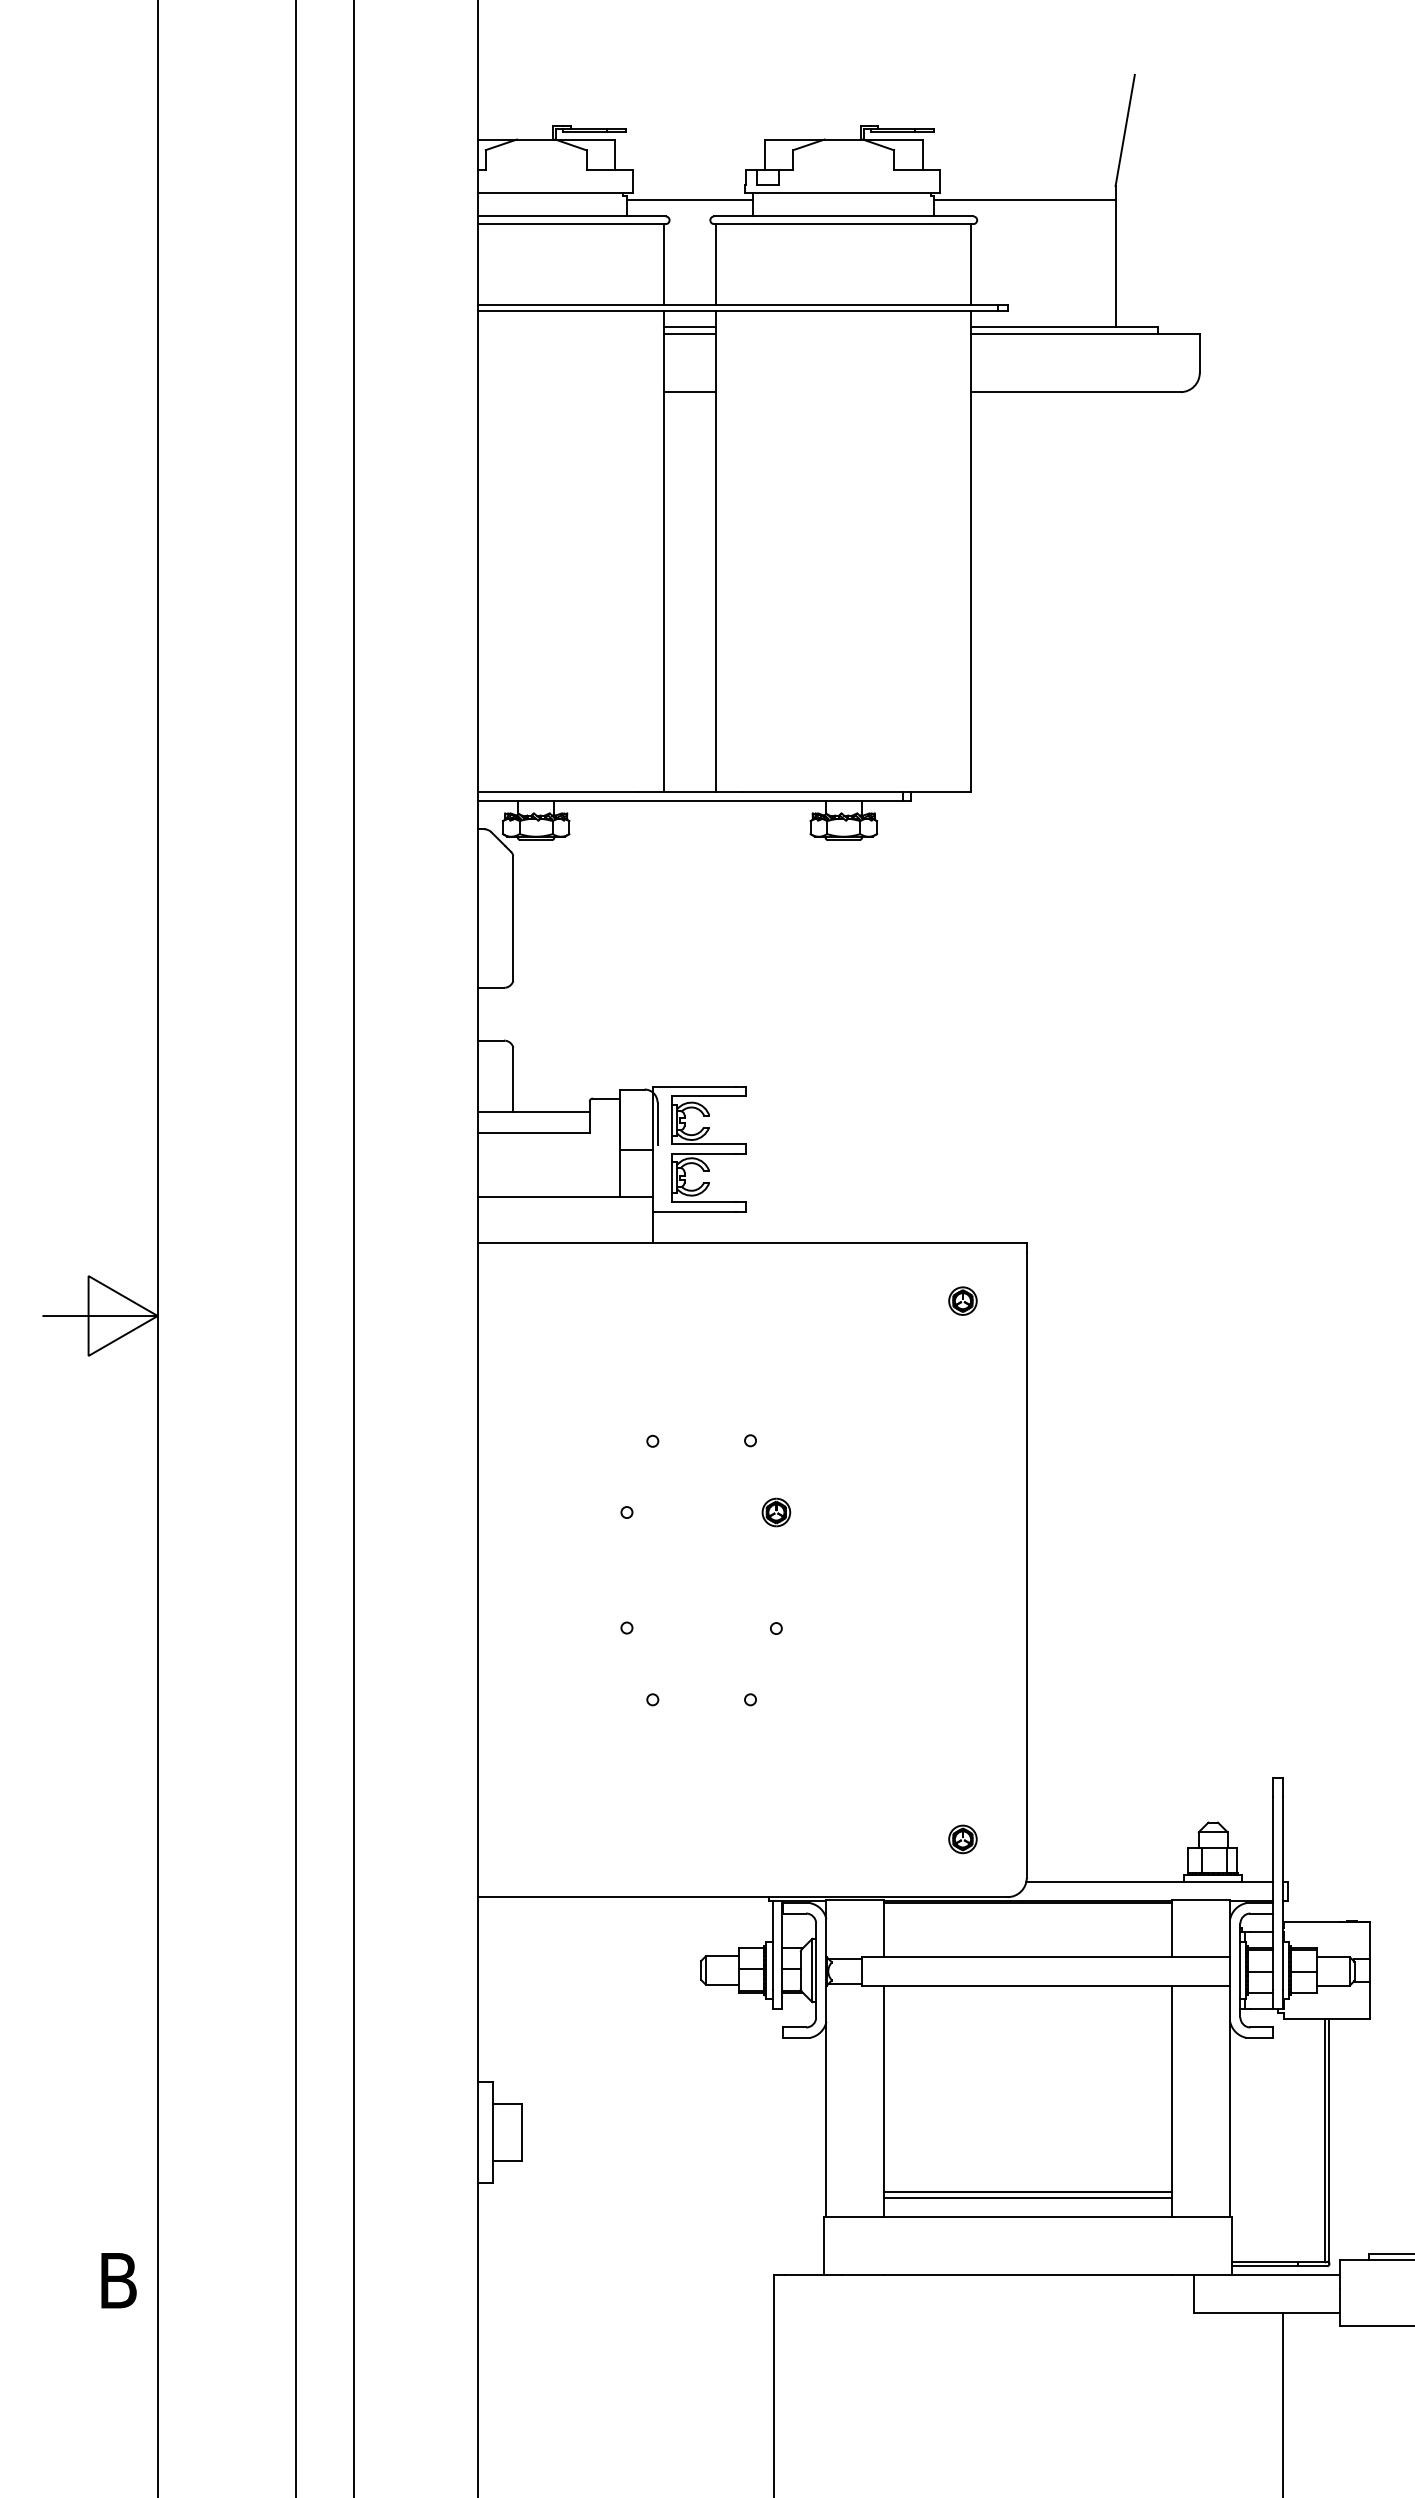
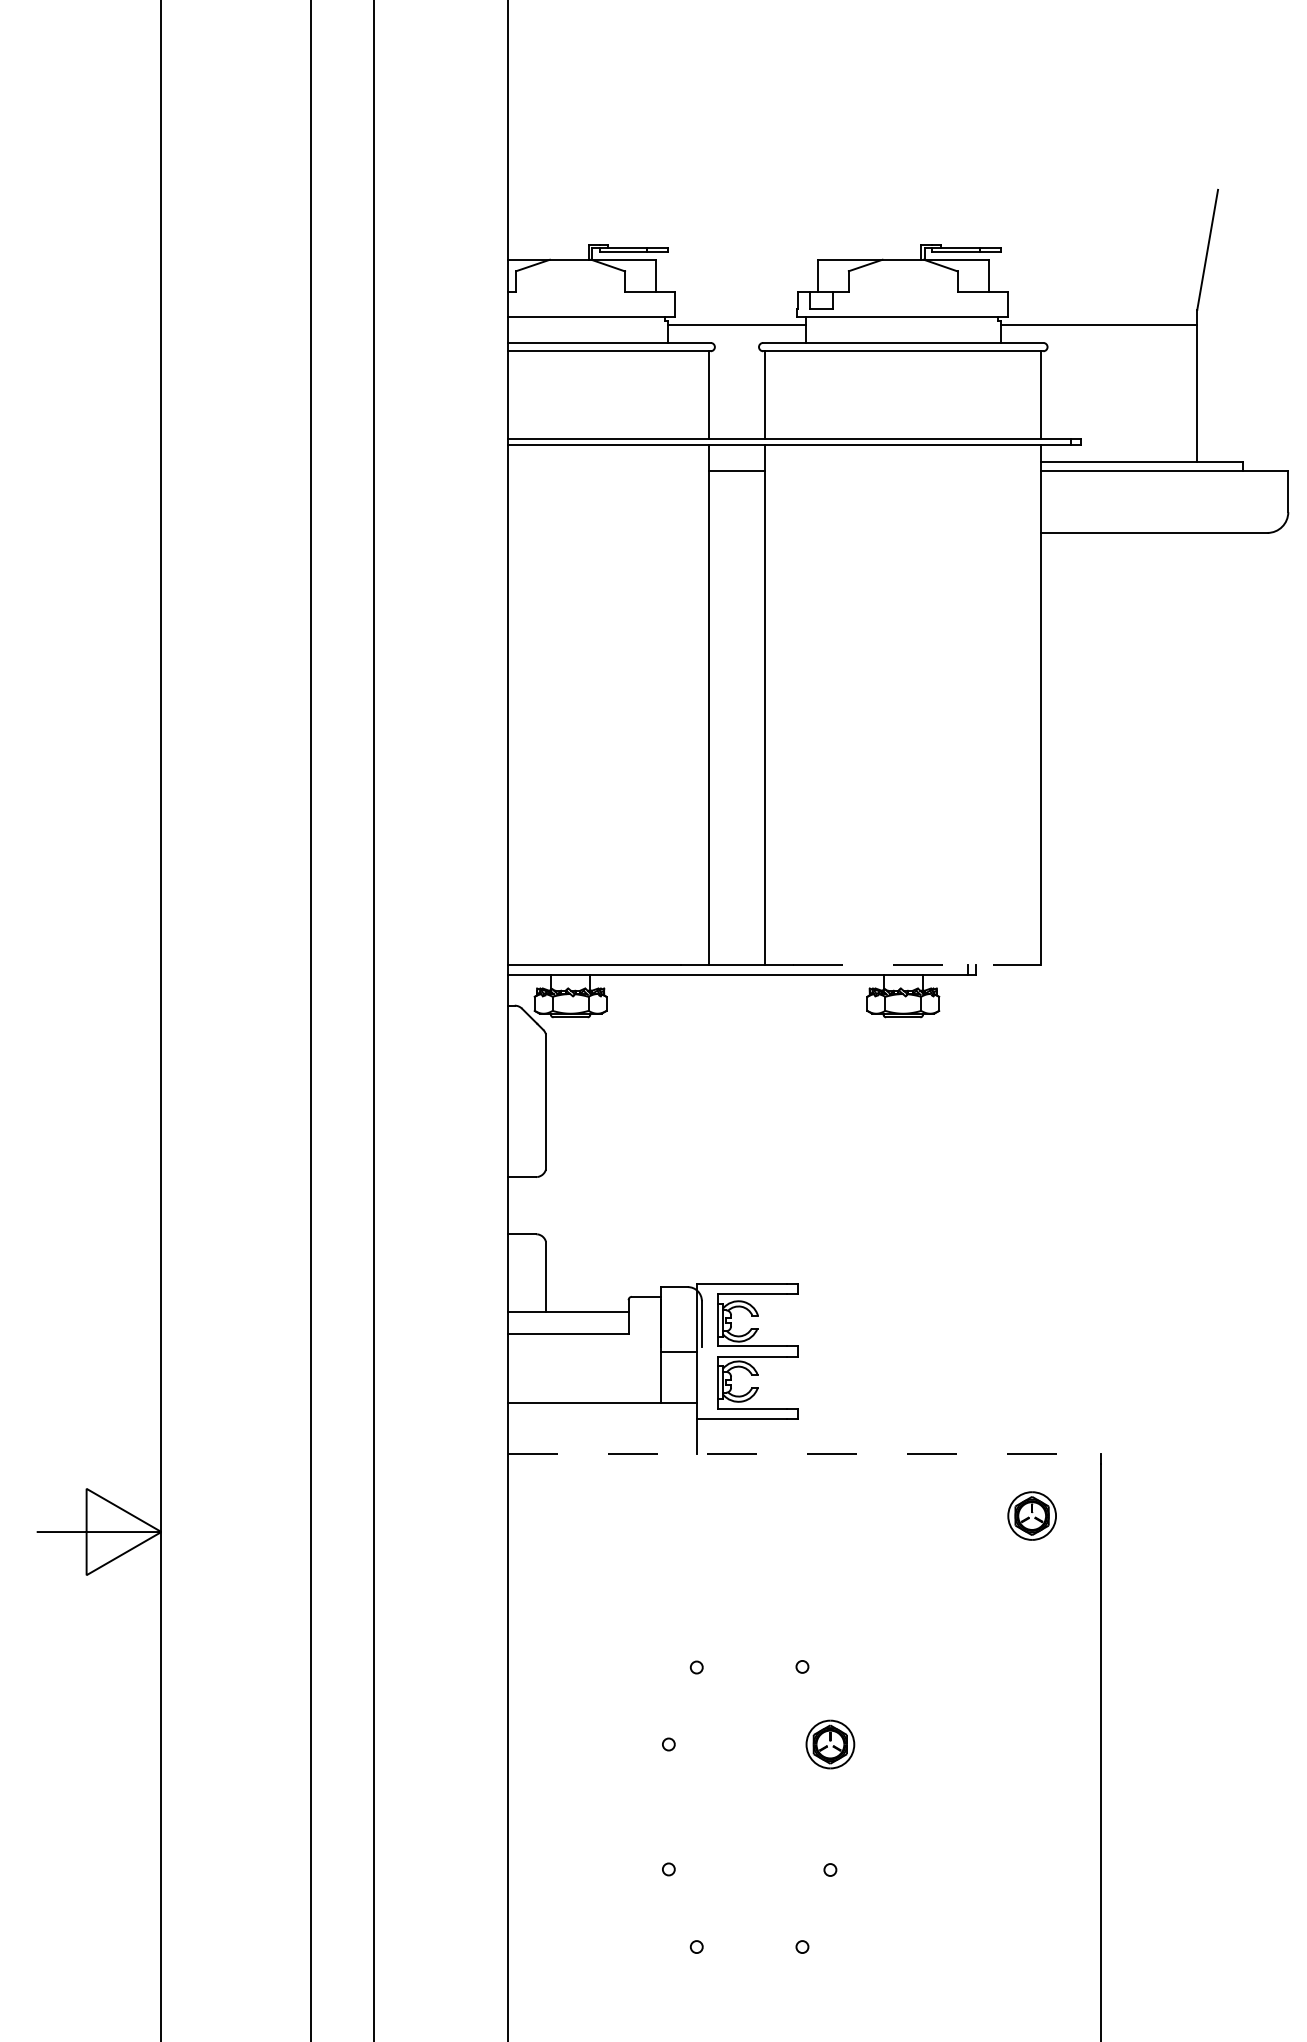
line: (689, 326) -> (736, 461), removed
line: (689, 392) -> (736, 533), removed
line: (856, 791) -> (917, 964), solid -> dashed
line: (752, 1243) -> (804, 1453), solid -> dashed
part: (962, 1300) -> (1031, 1515), size x1.6
part: (776, 1512) -> (830, 1744), size x1.6

